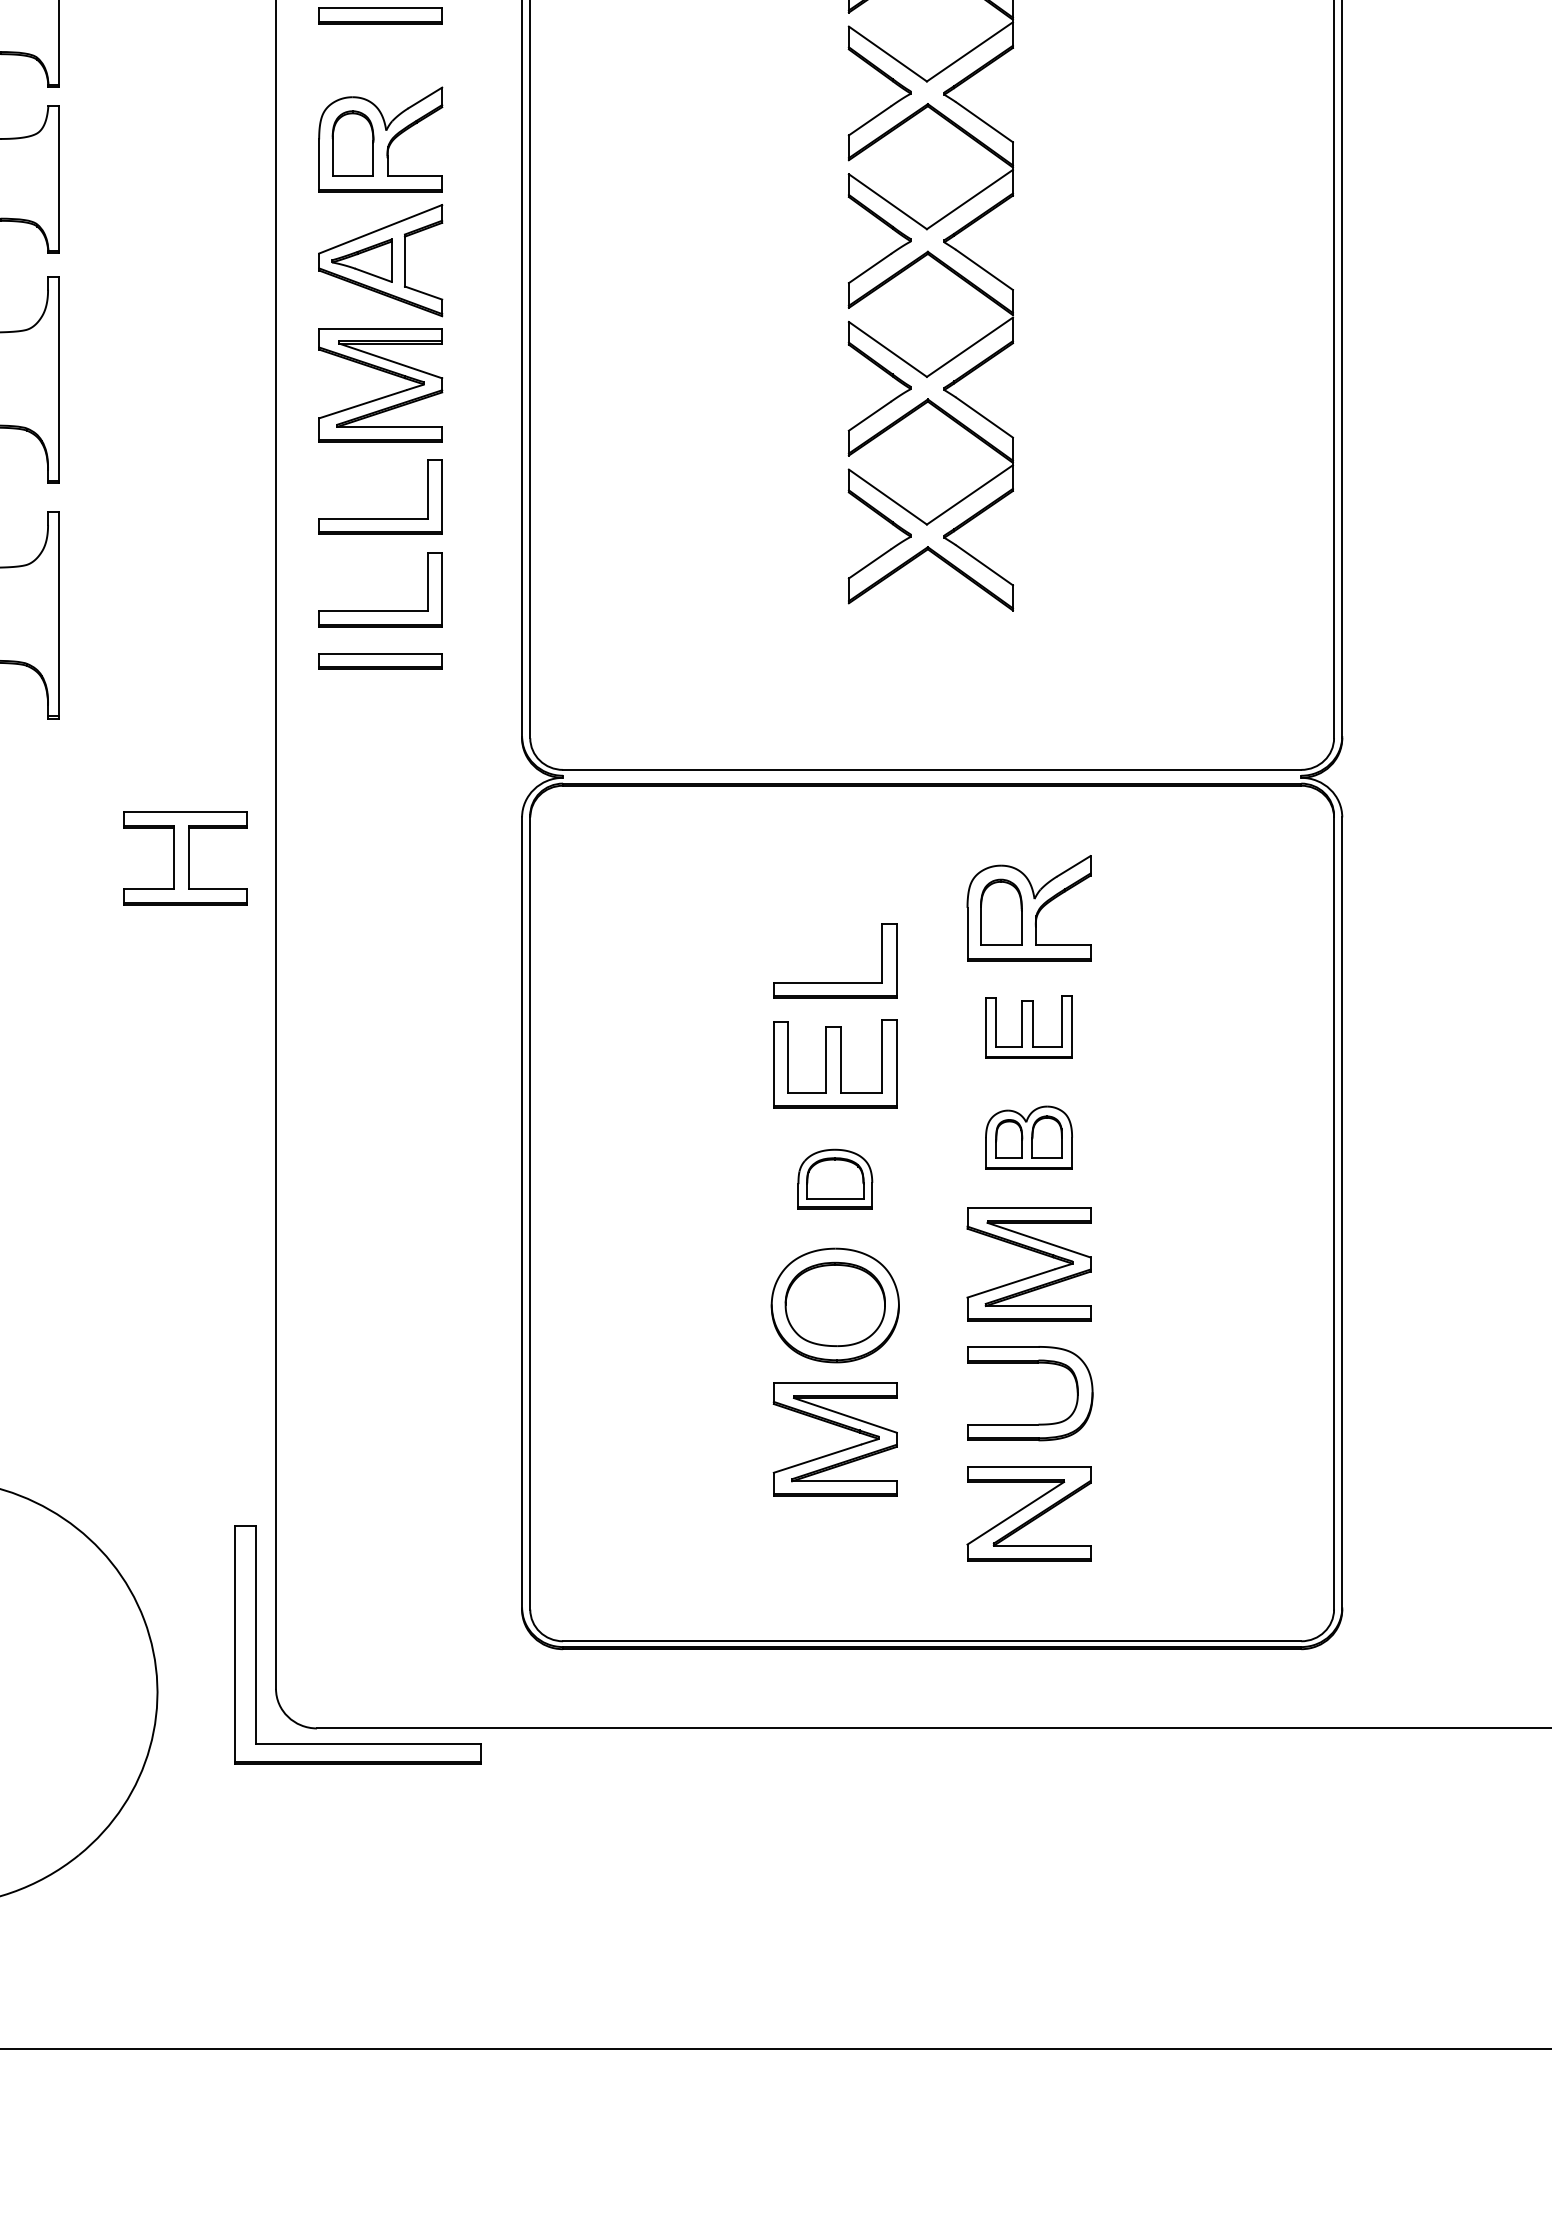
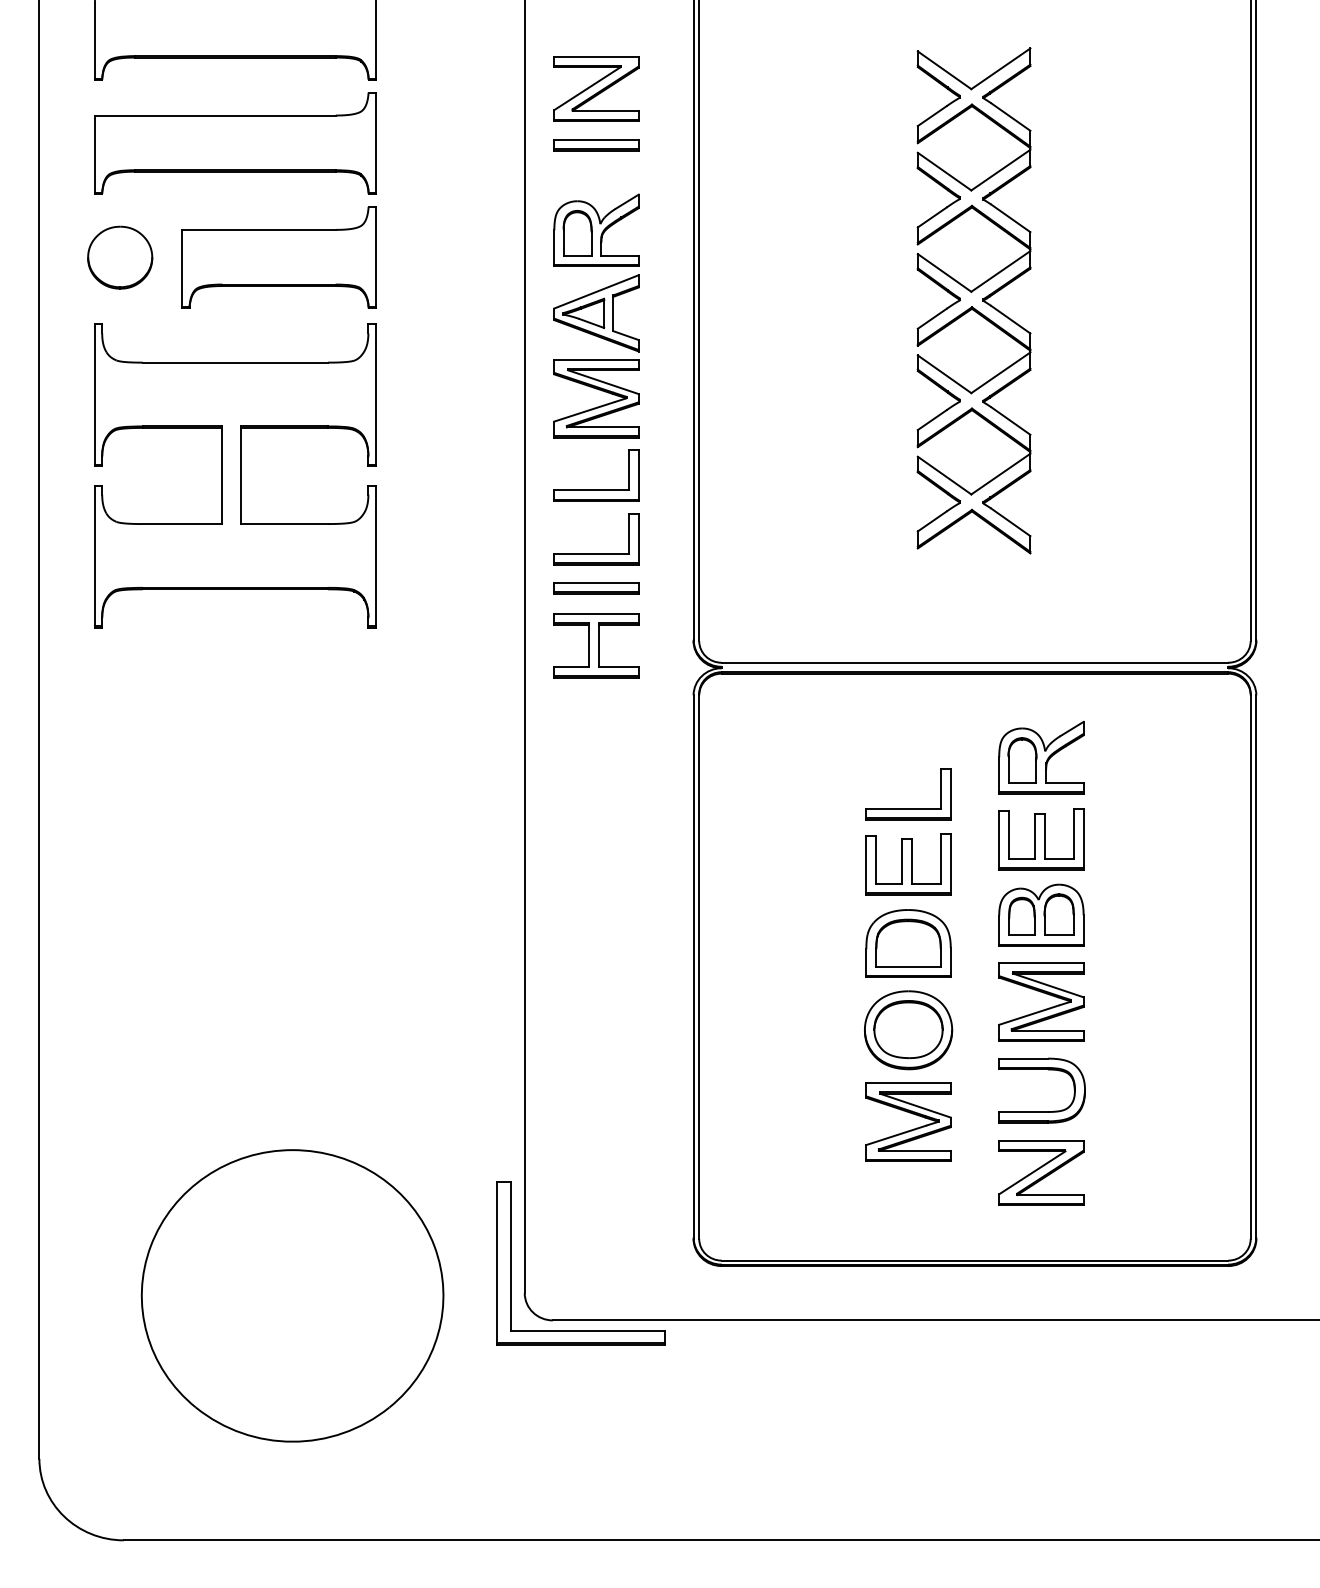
part: (185, 858) -> (596, 645), moved
part: (1029, 1027) -> (1041, 839), size x1.43
part: (1029, 1136) -> (1041, 914), size x1.43
part: (835, 1179) -> (908, 943), size x1.67

